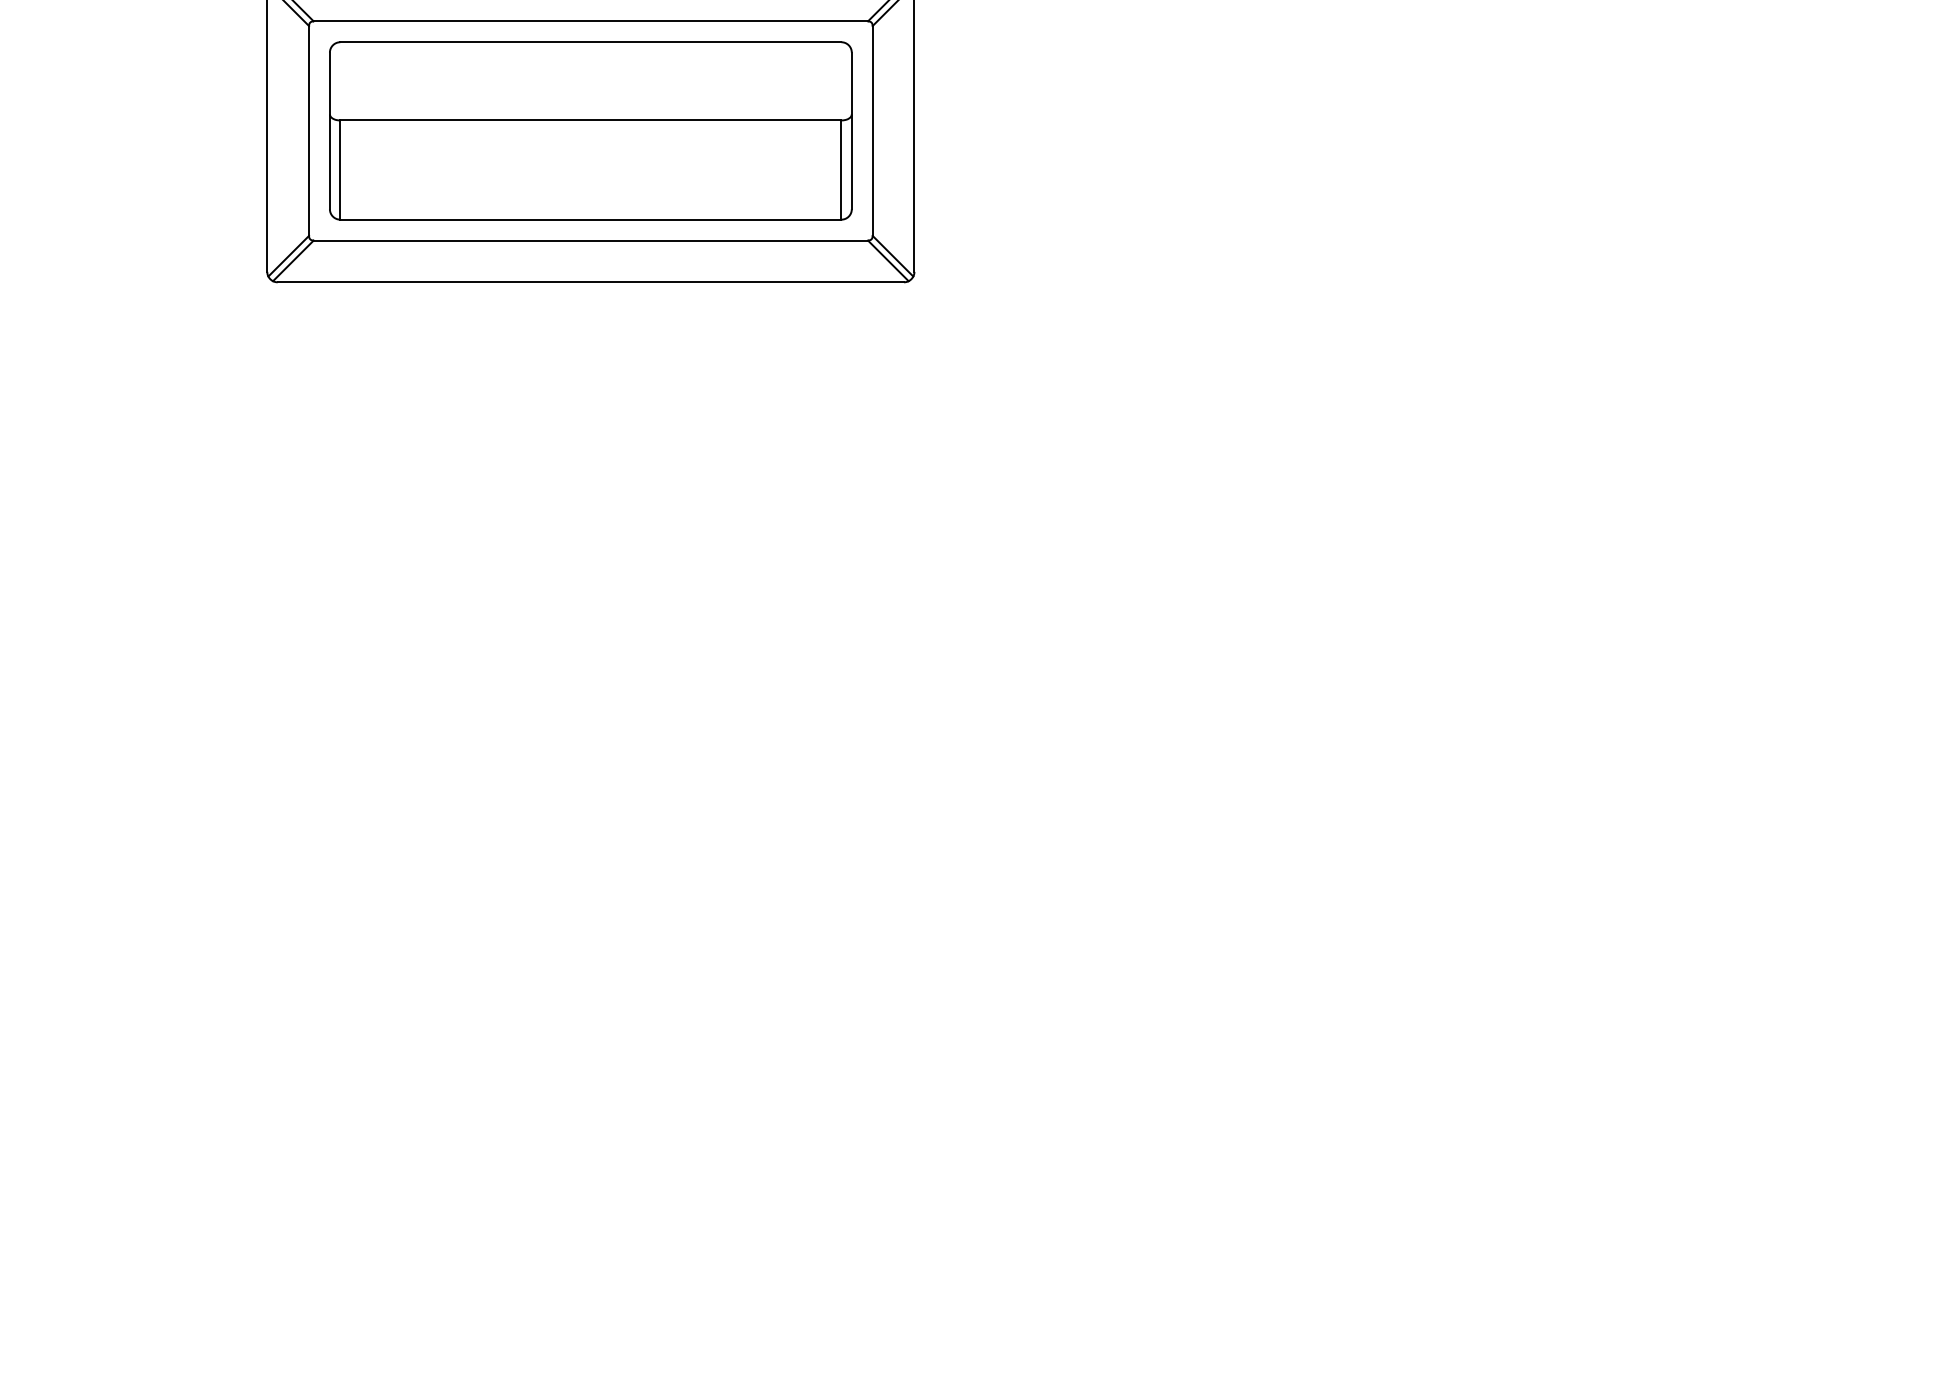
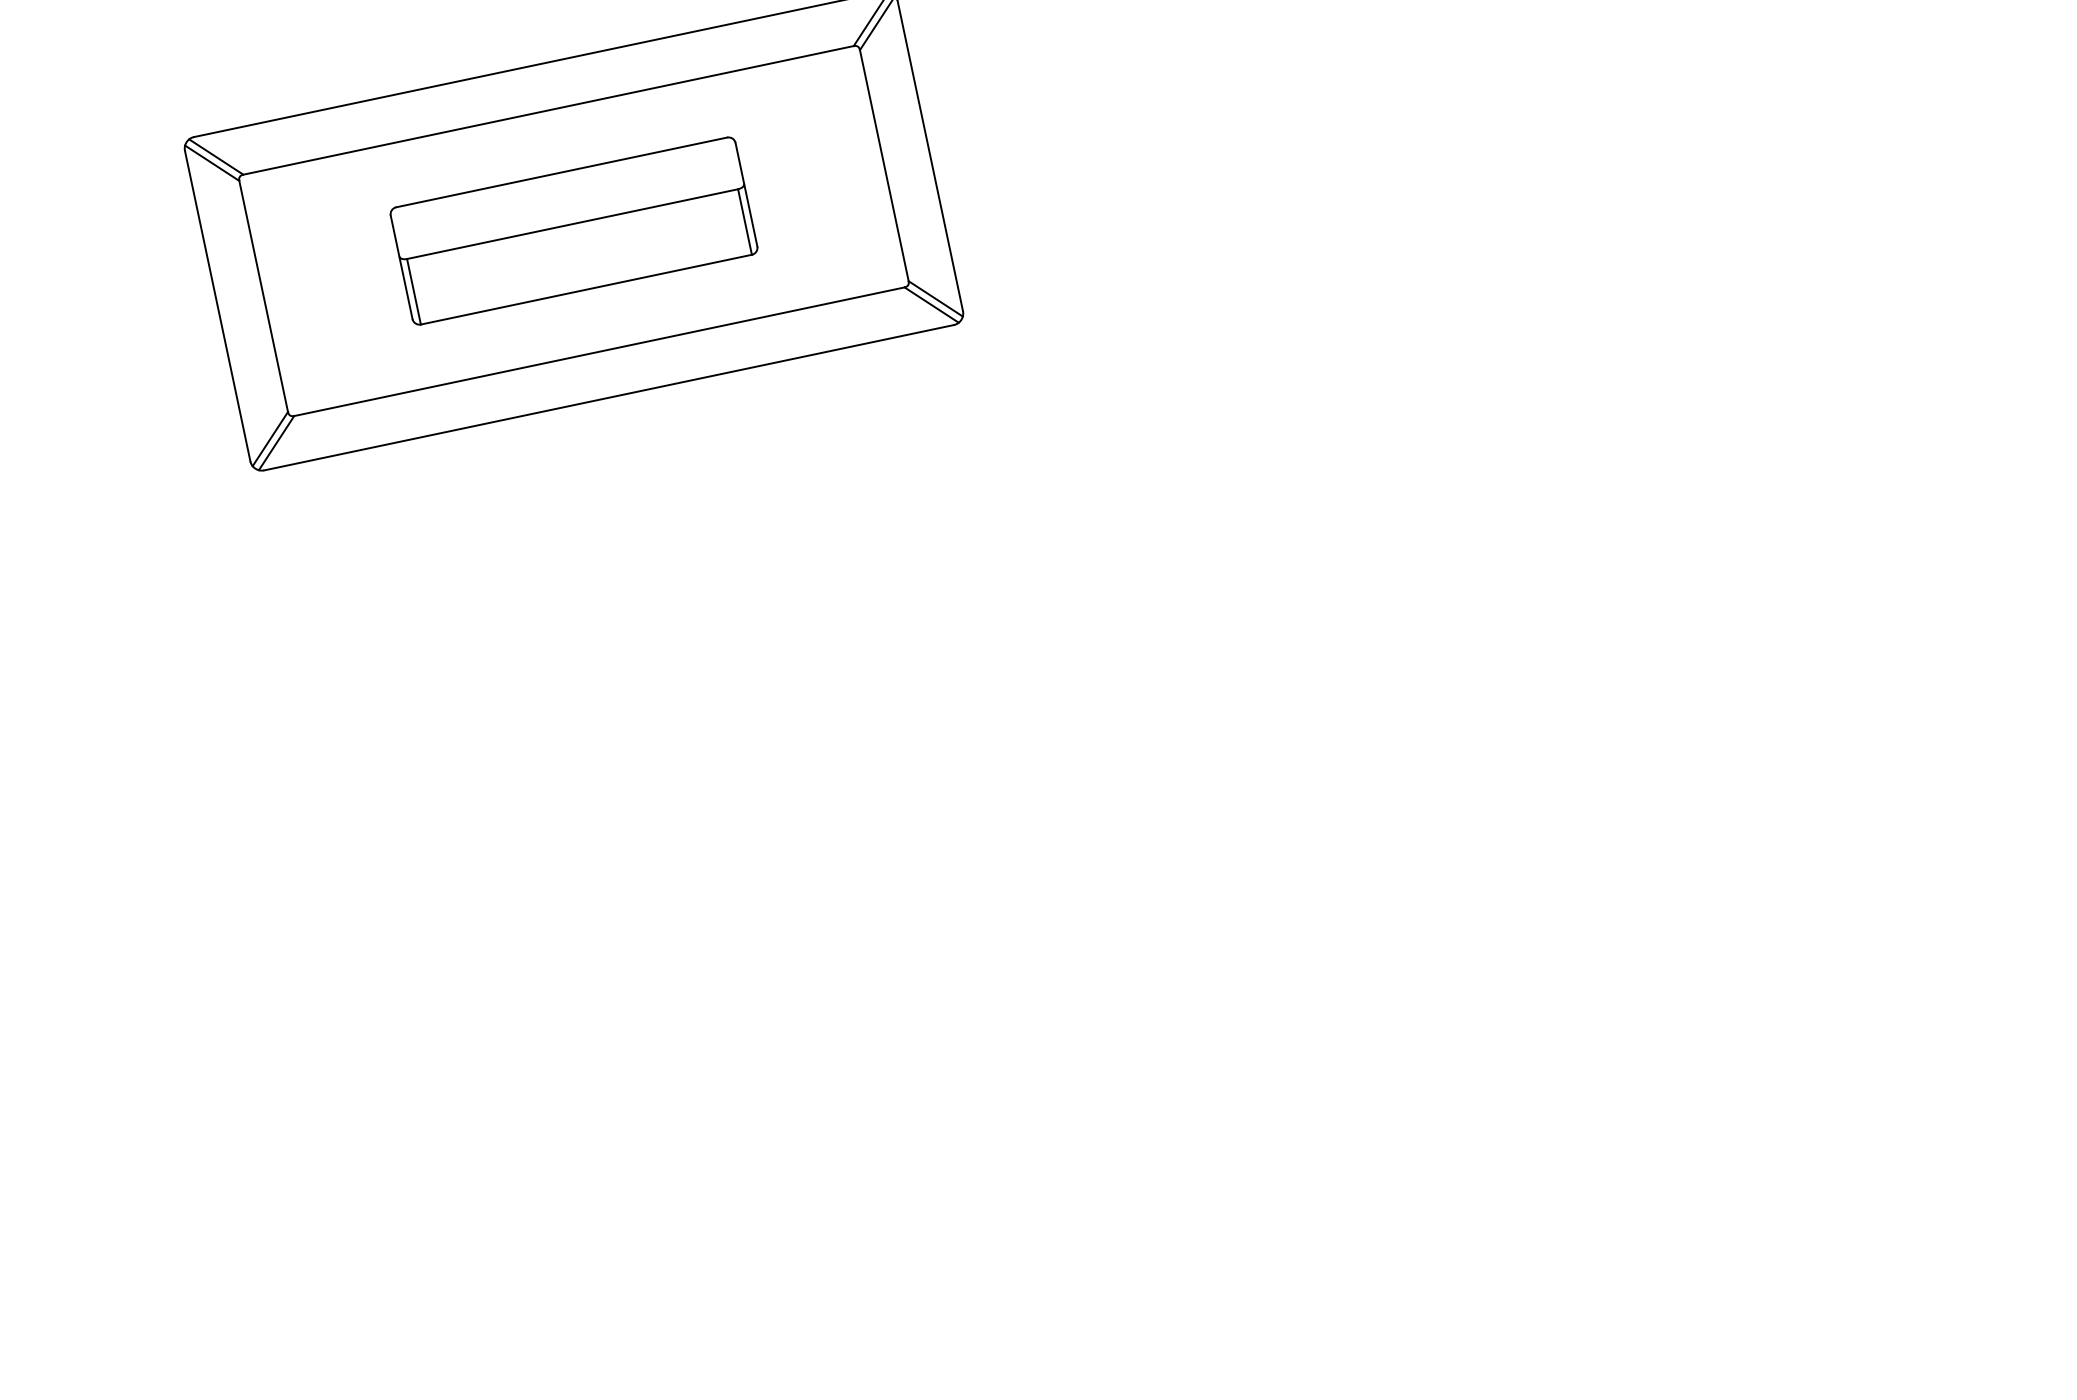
part: (590, 130) -> (573, 230), size x0.6

